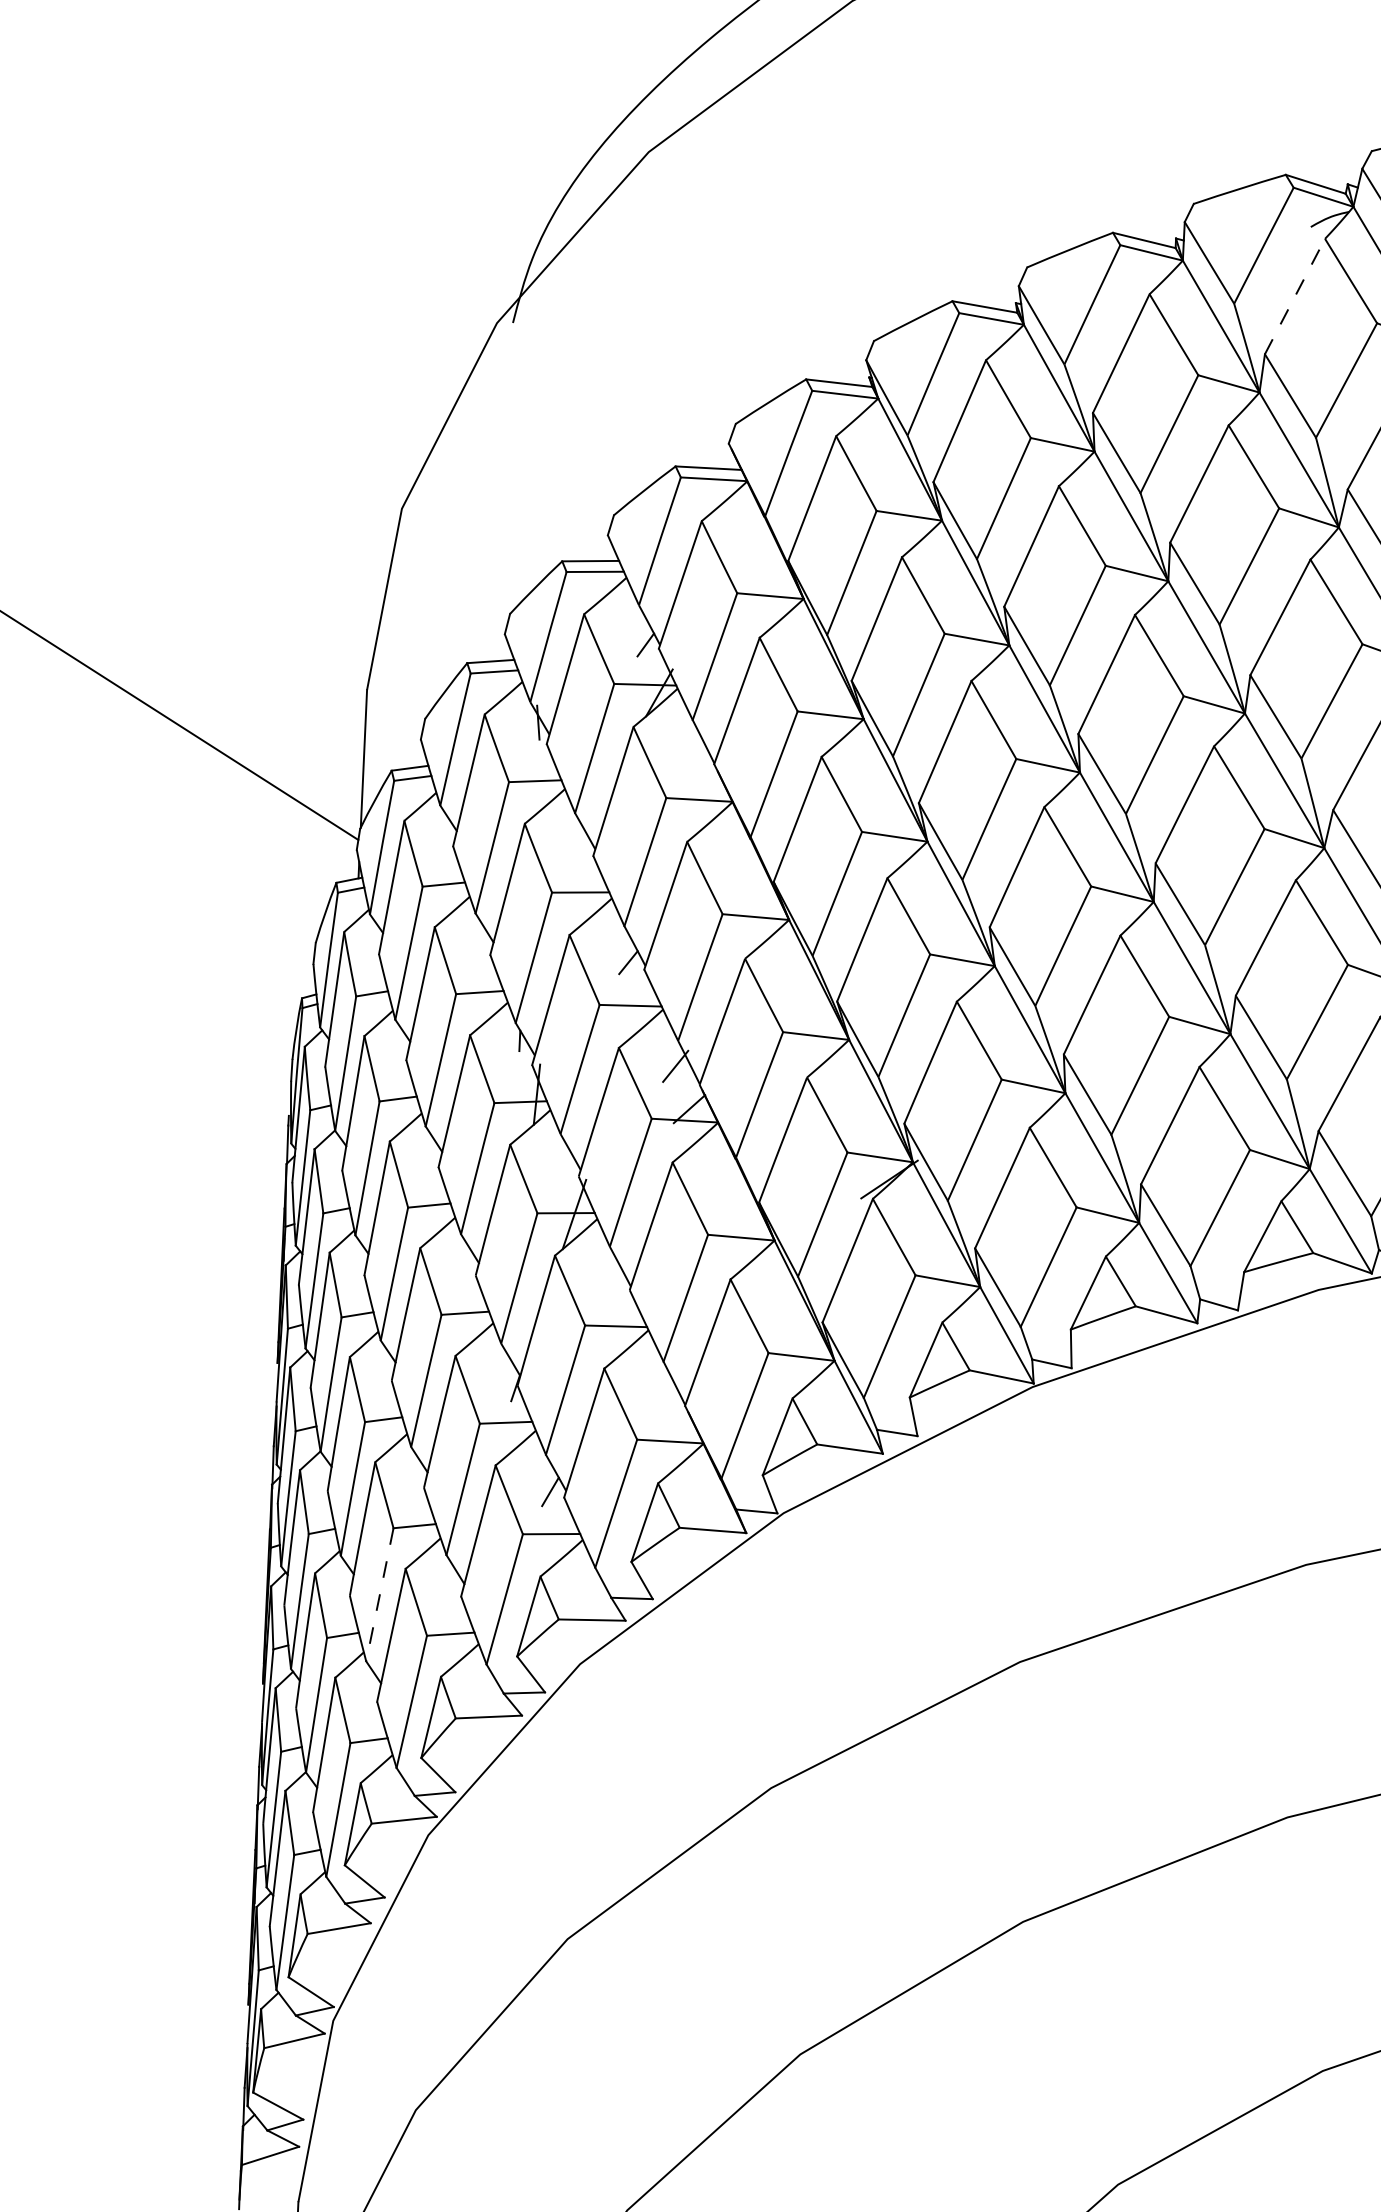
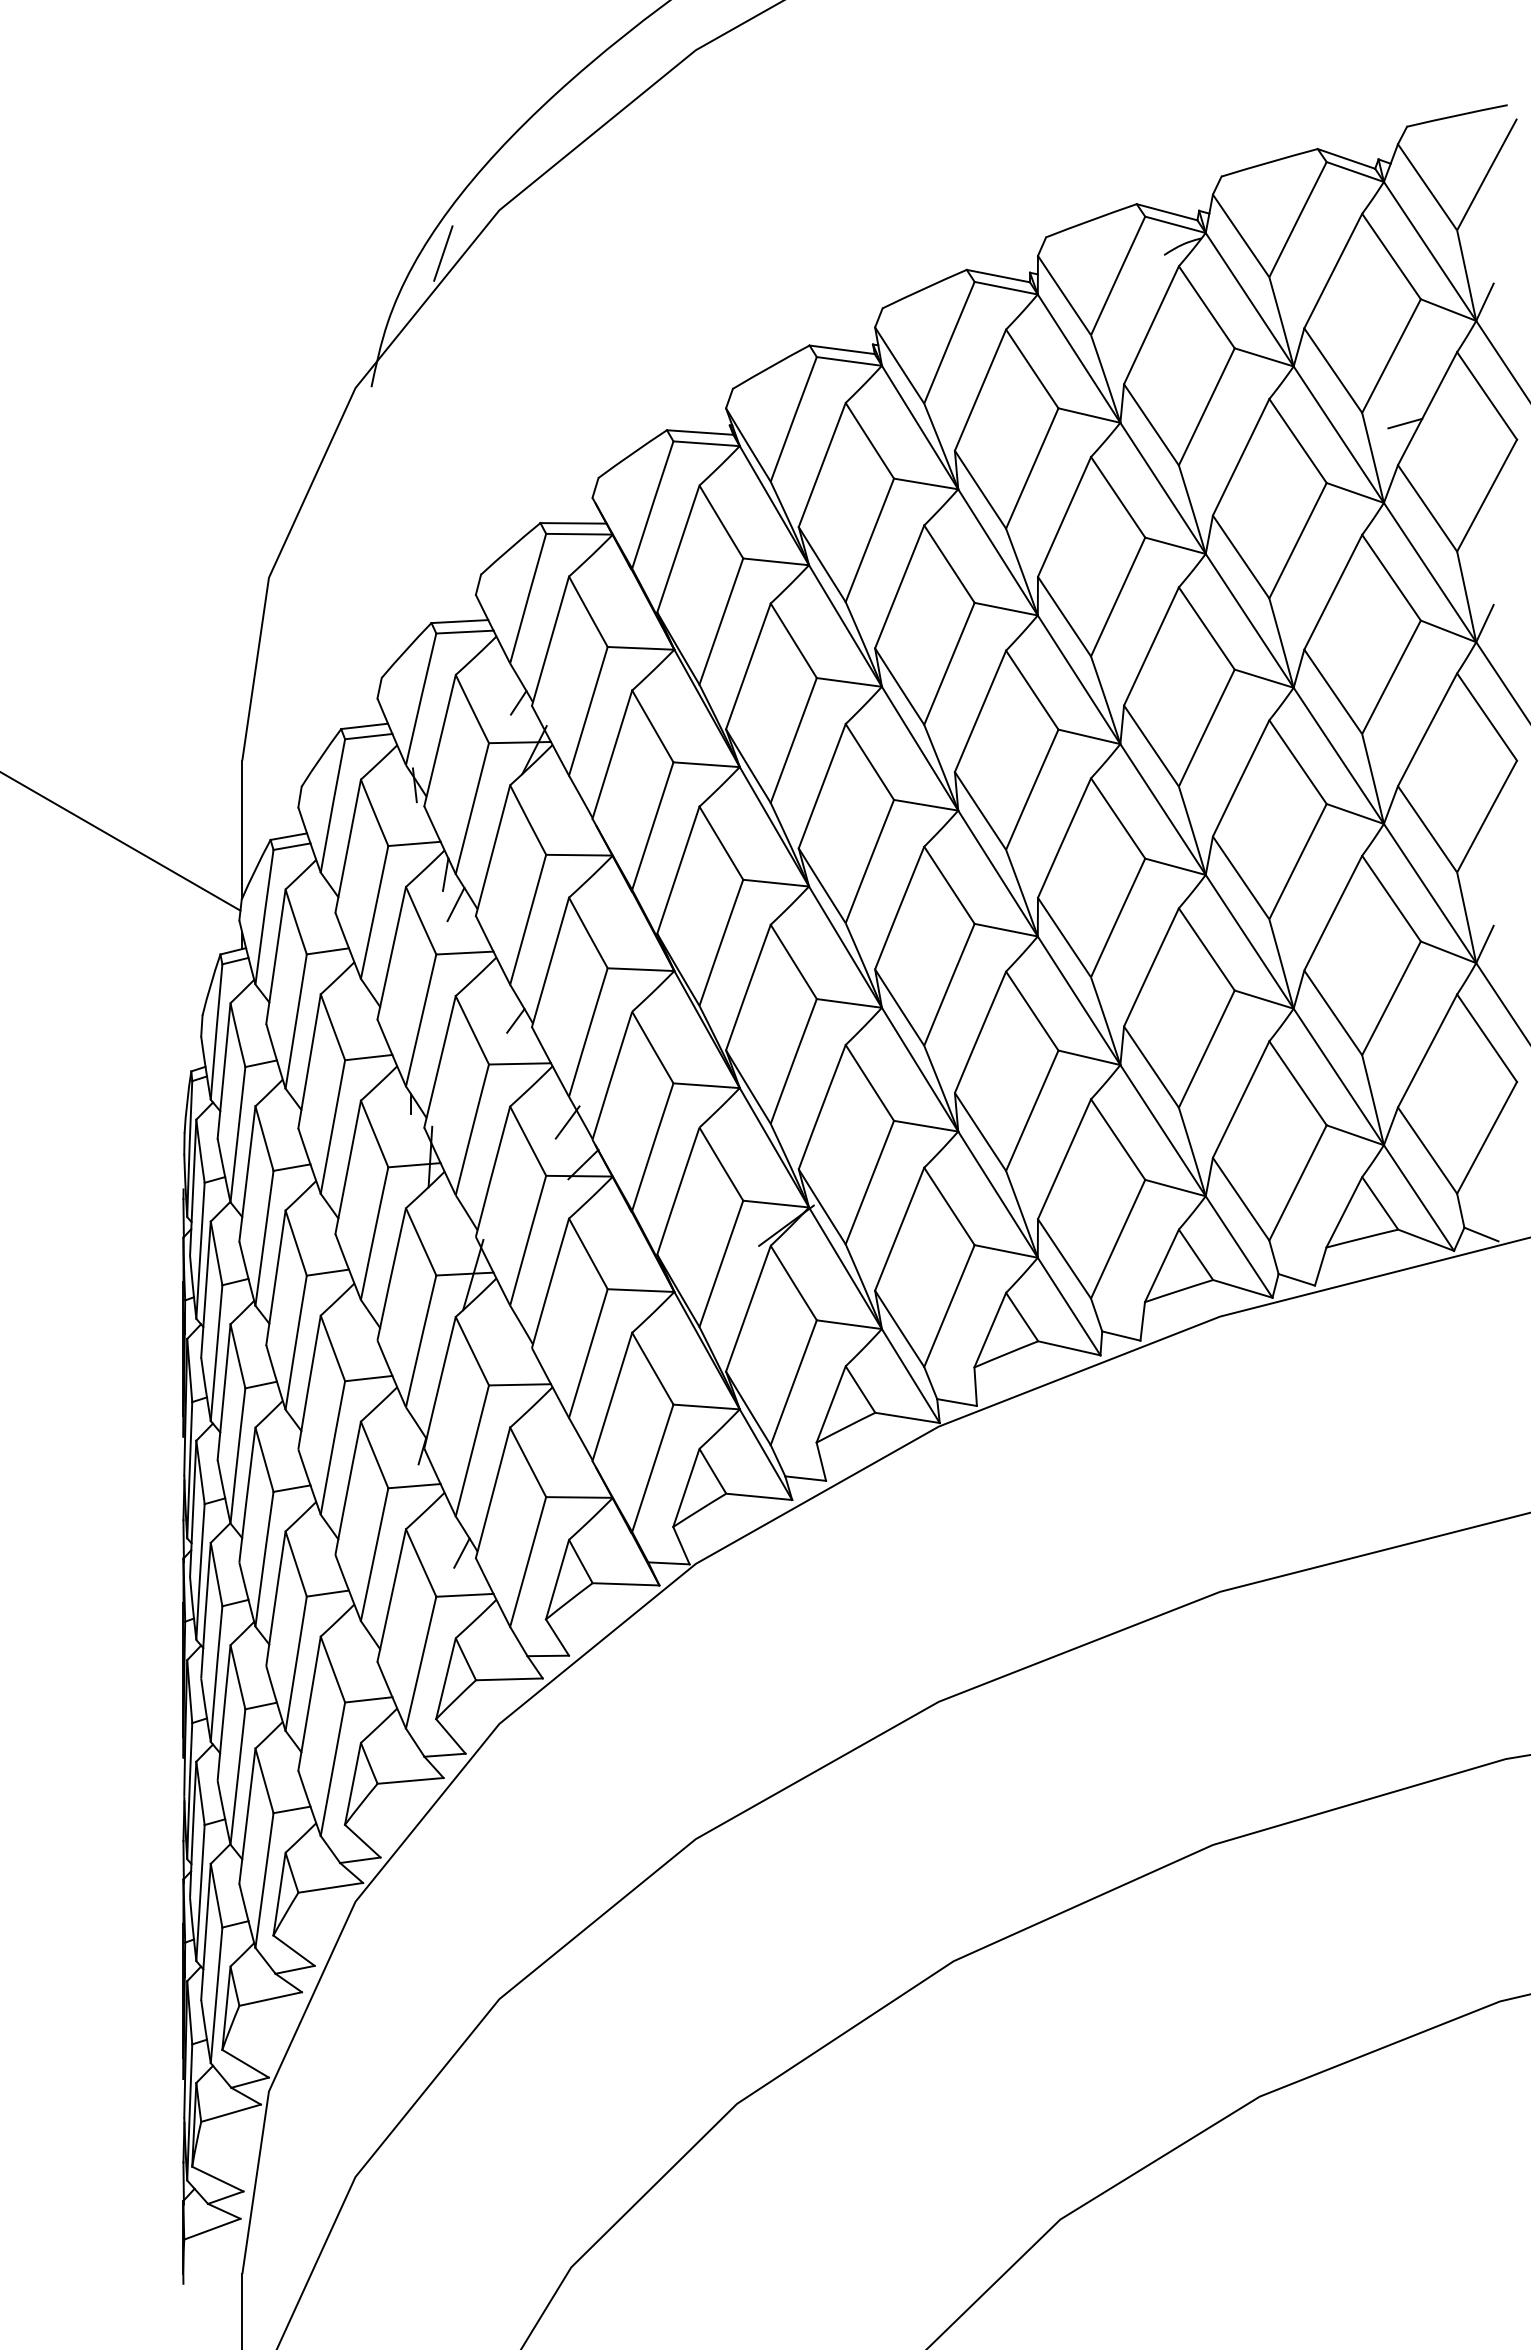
line: (591, 192) -> (443, 253), added
line: (1295, 295) -> (1151, 324), dashed -> solid
line: (564, 813) -> (445, 874), added
line: (573, 843) -> (455, 904), added
line: (380, 1594) -> (296, 1663), dashed -> solid

